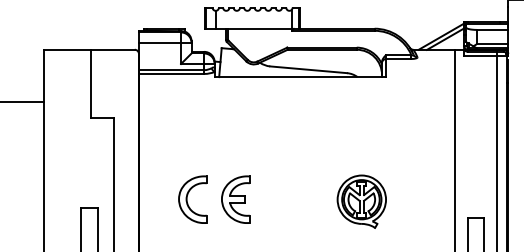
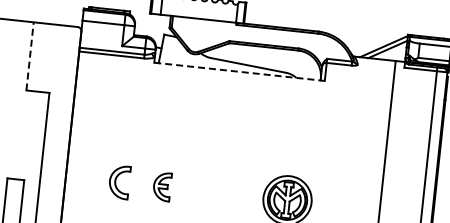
line: (300, 77) -> (239, 72), solid -> dashed
line: (90, 83) -> (30, 55), solid -> dashed
part: (192, 199) -> (119, 182), size x0.7
part: (235, 199) -> (161, 186), size x0.6

